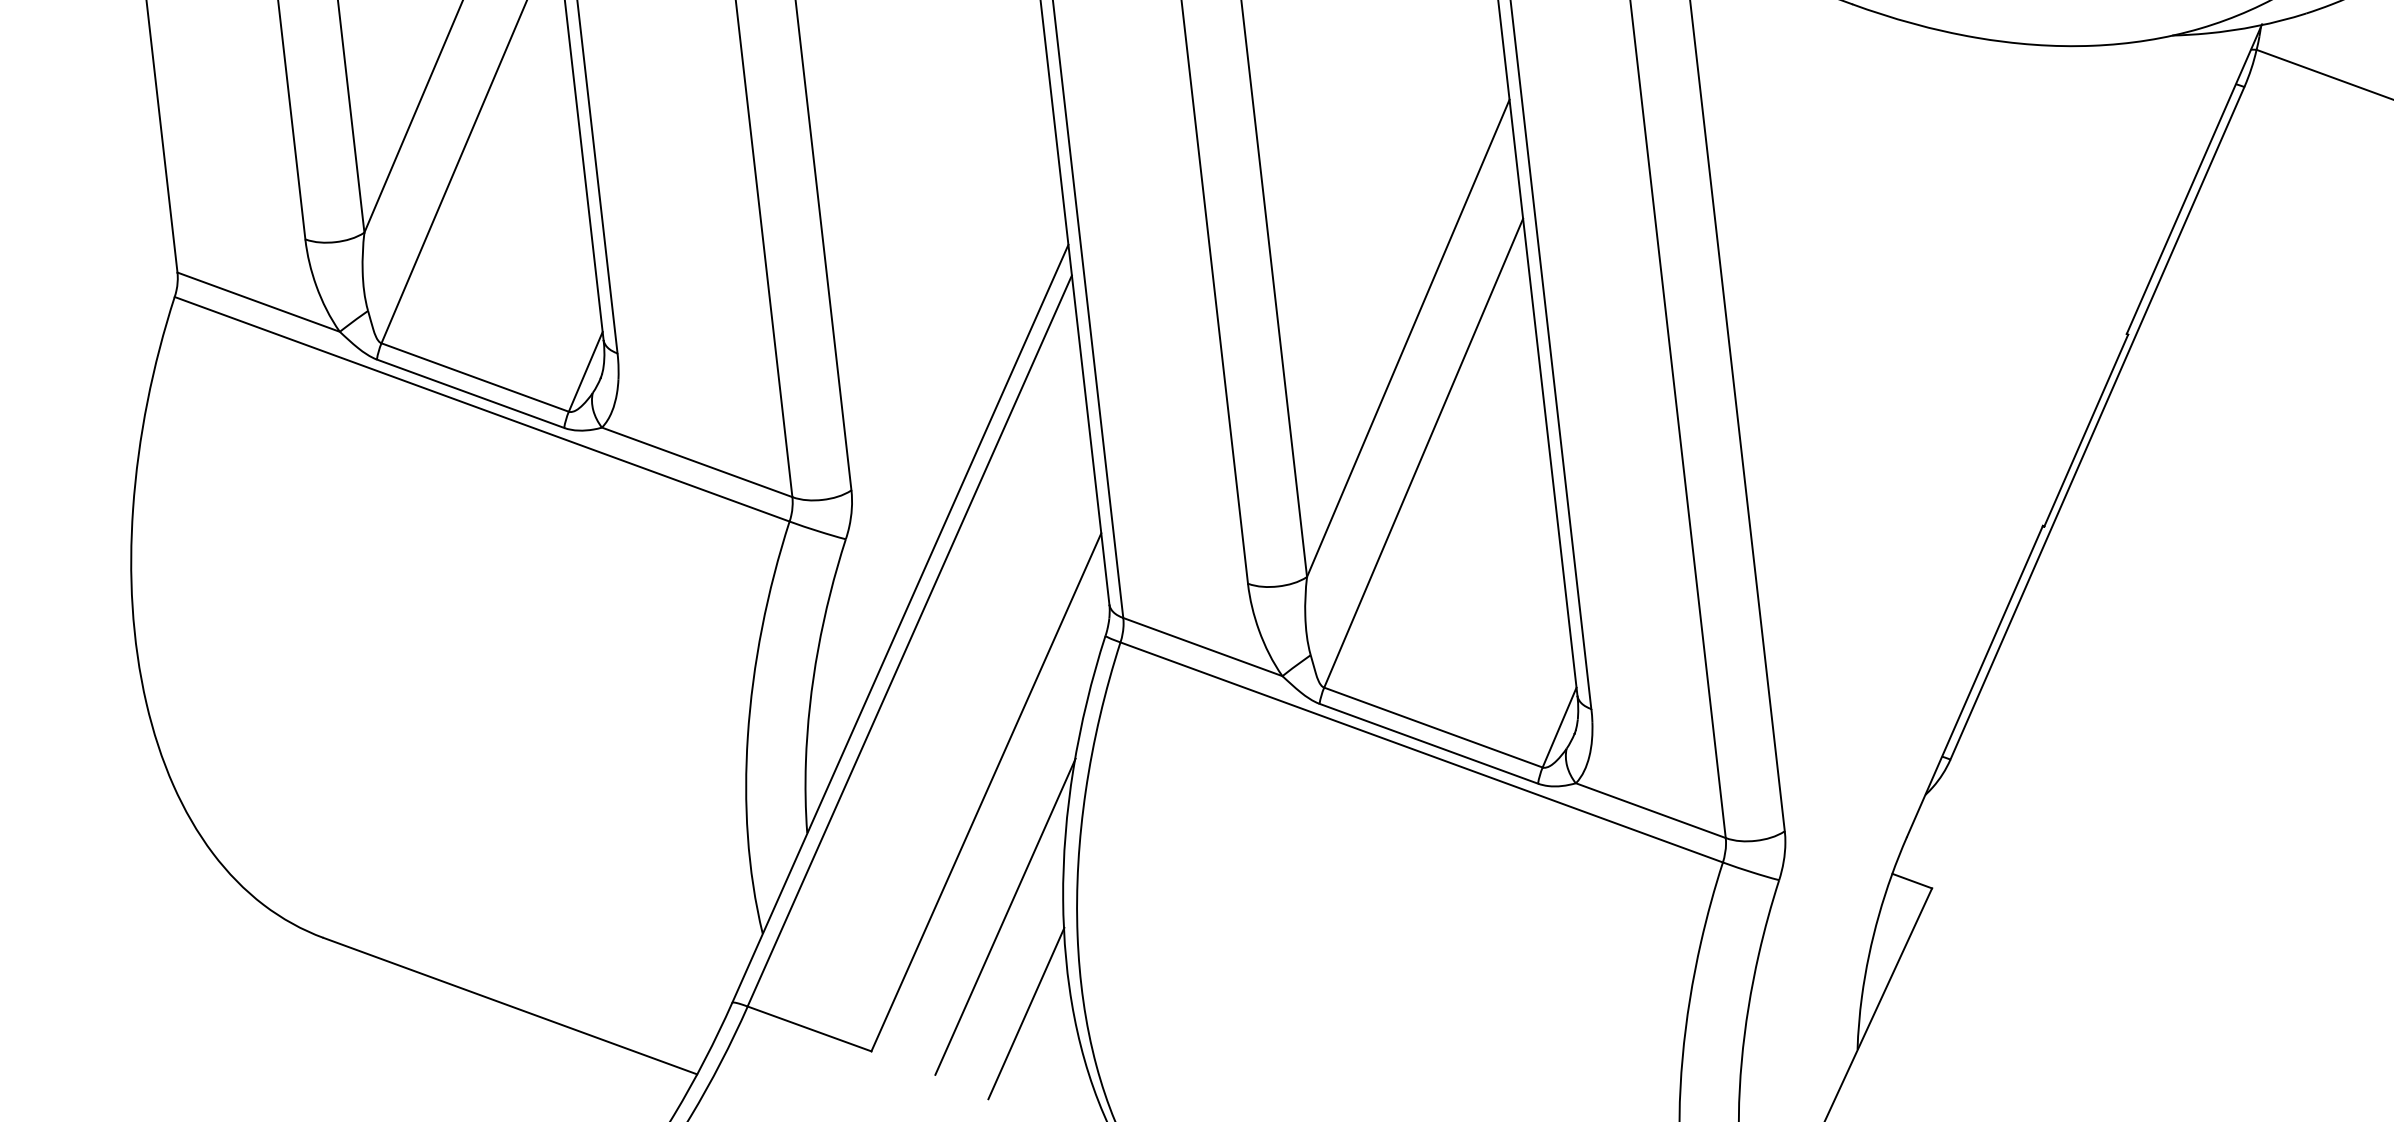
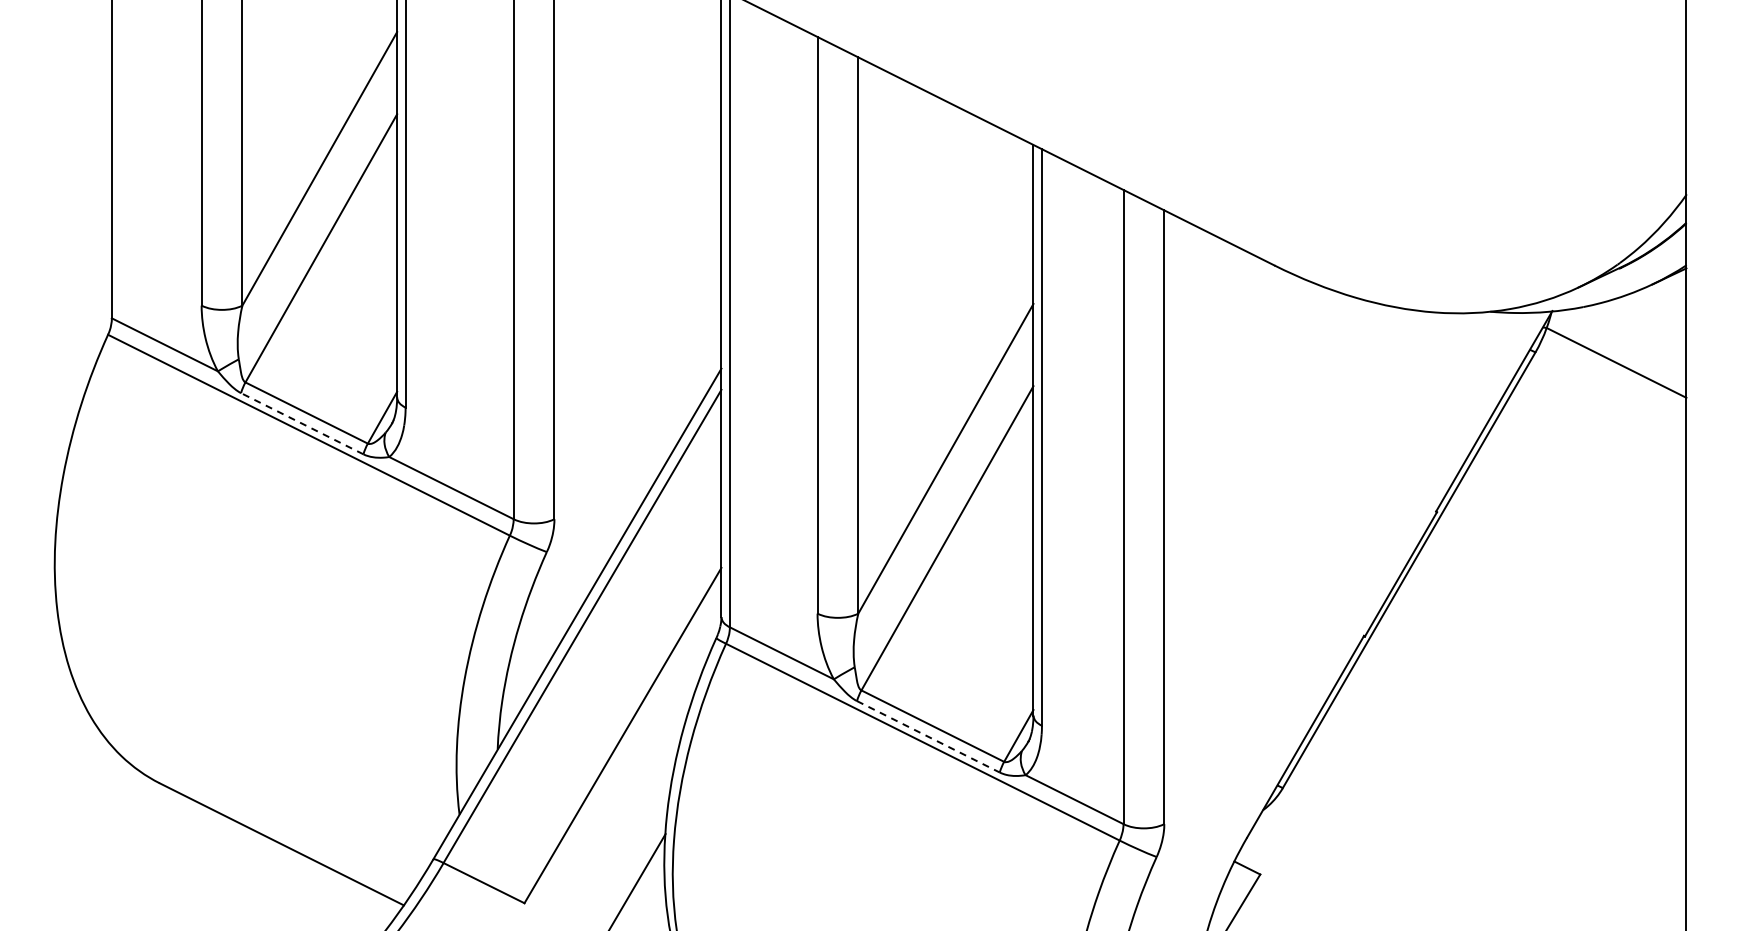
line: (469, 393) -> (301, 423), solid -> dashed
line: (1428, 743) -> (928, 736), solid -> dashed
line: (1005, 916) -> (626, 821), removed

